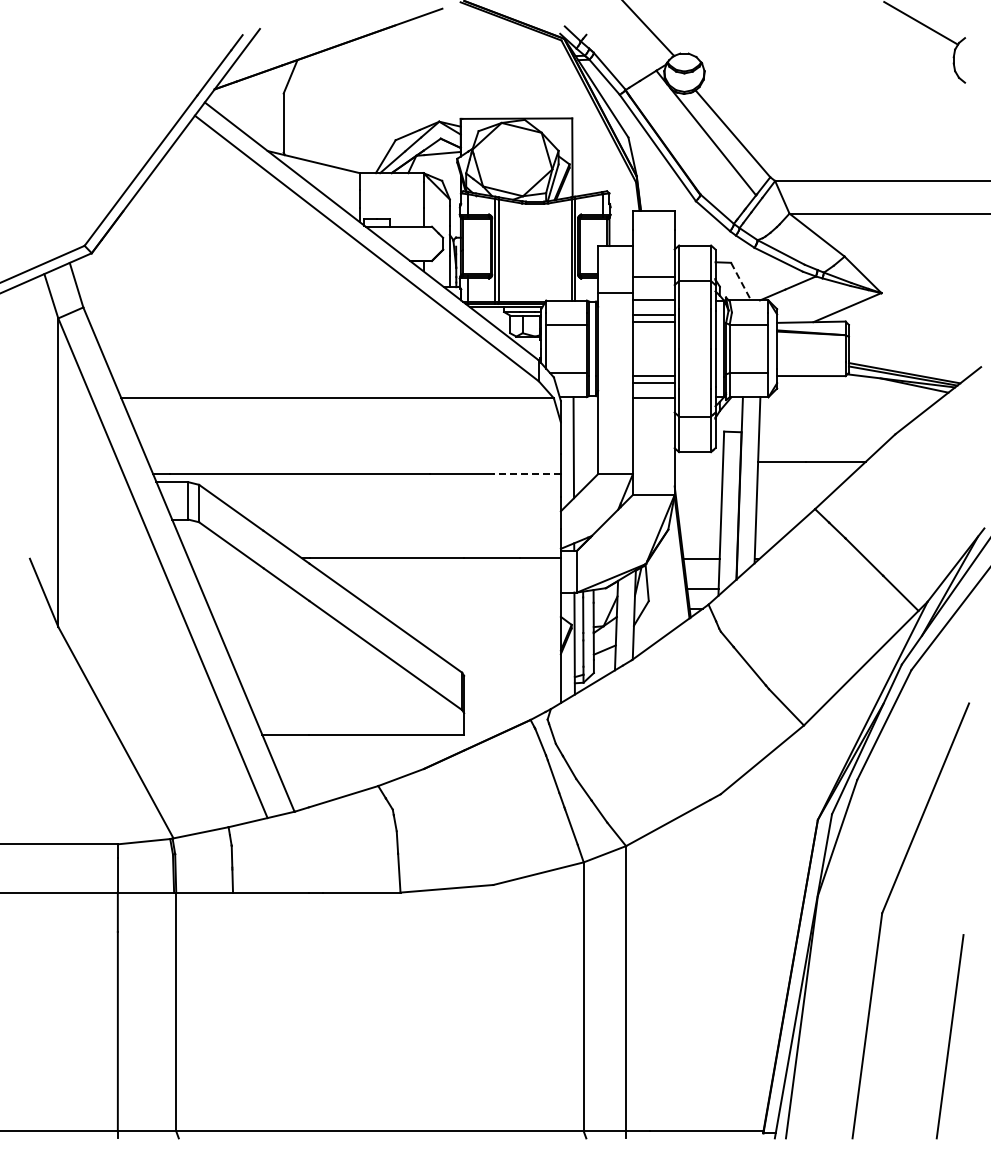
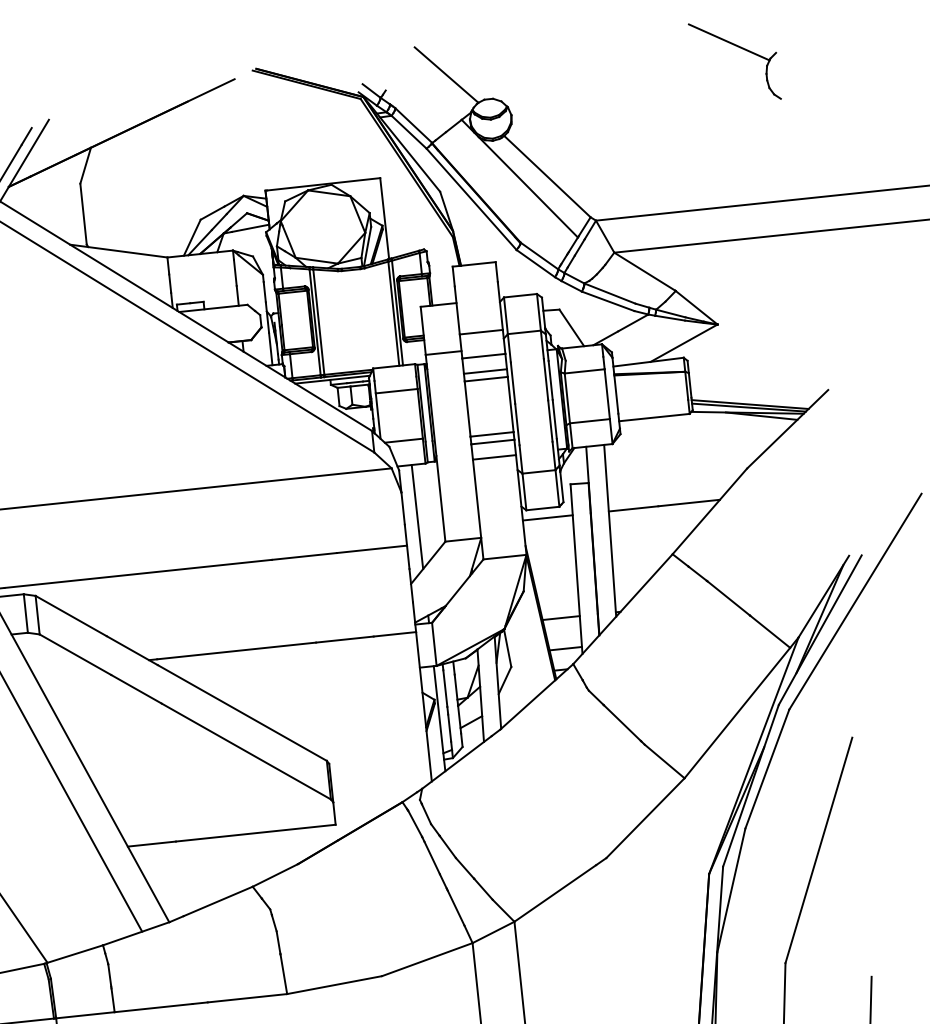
line: (741, 282) -> (572, 328), dashed -> solid
line: (698, 461) -> (547, 517), added
line: (526, 474) -> (371, 549), dashed -> solid

